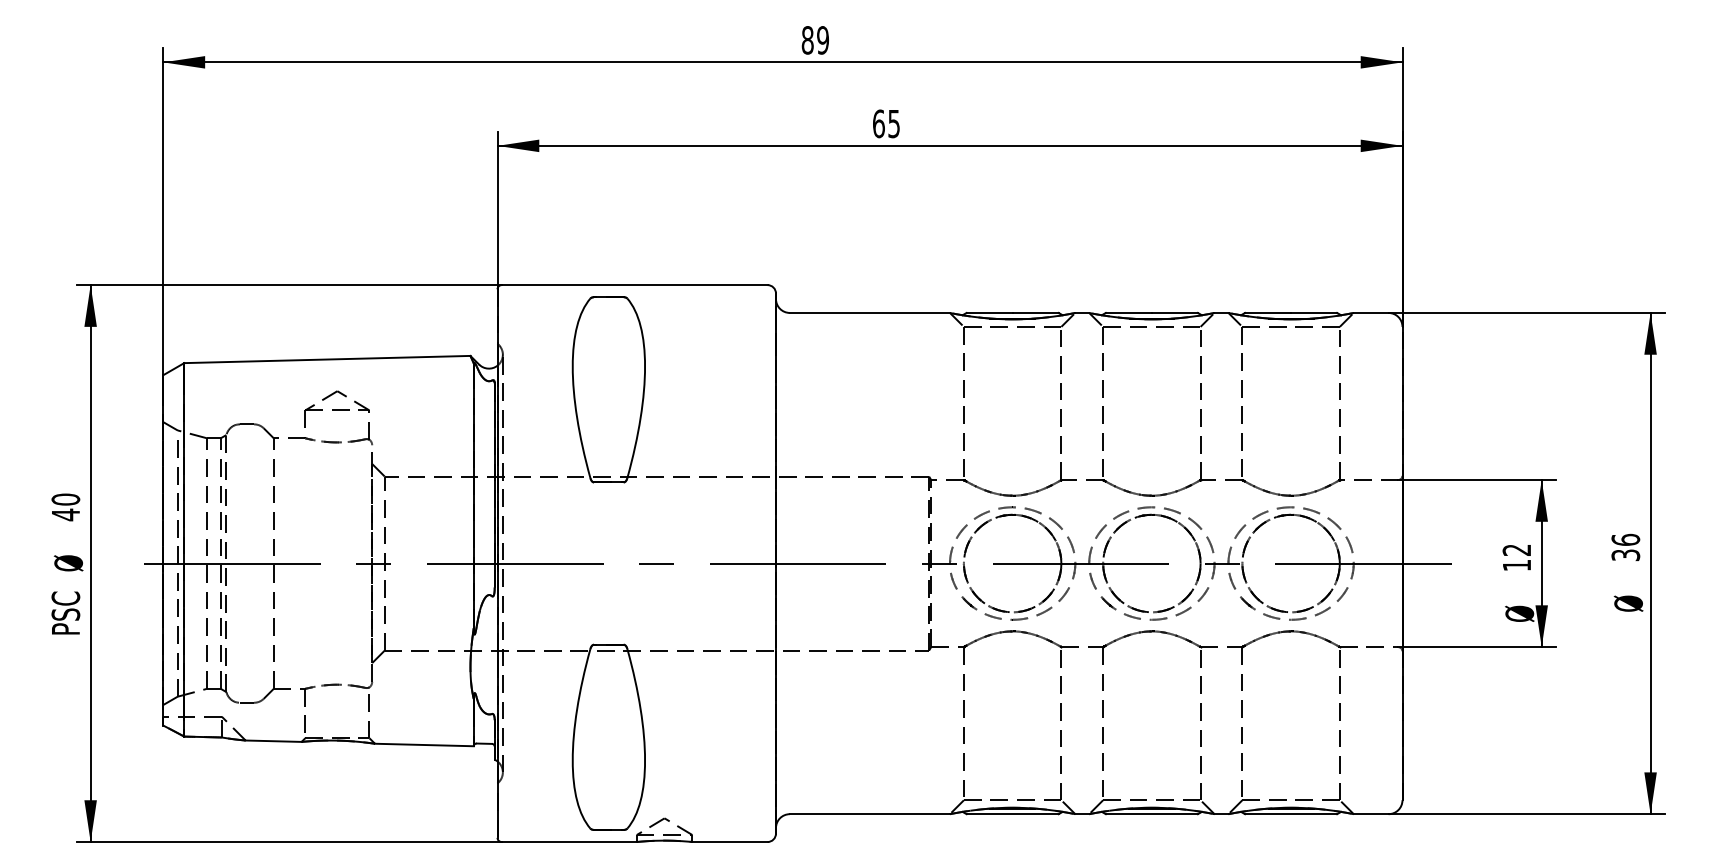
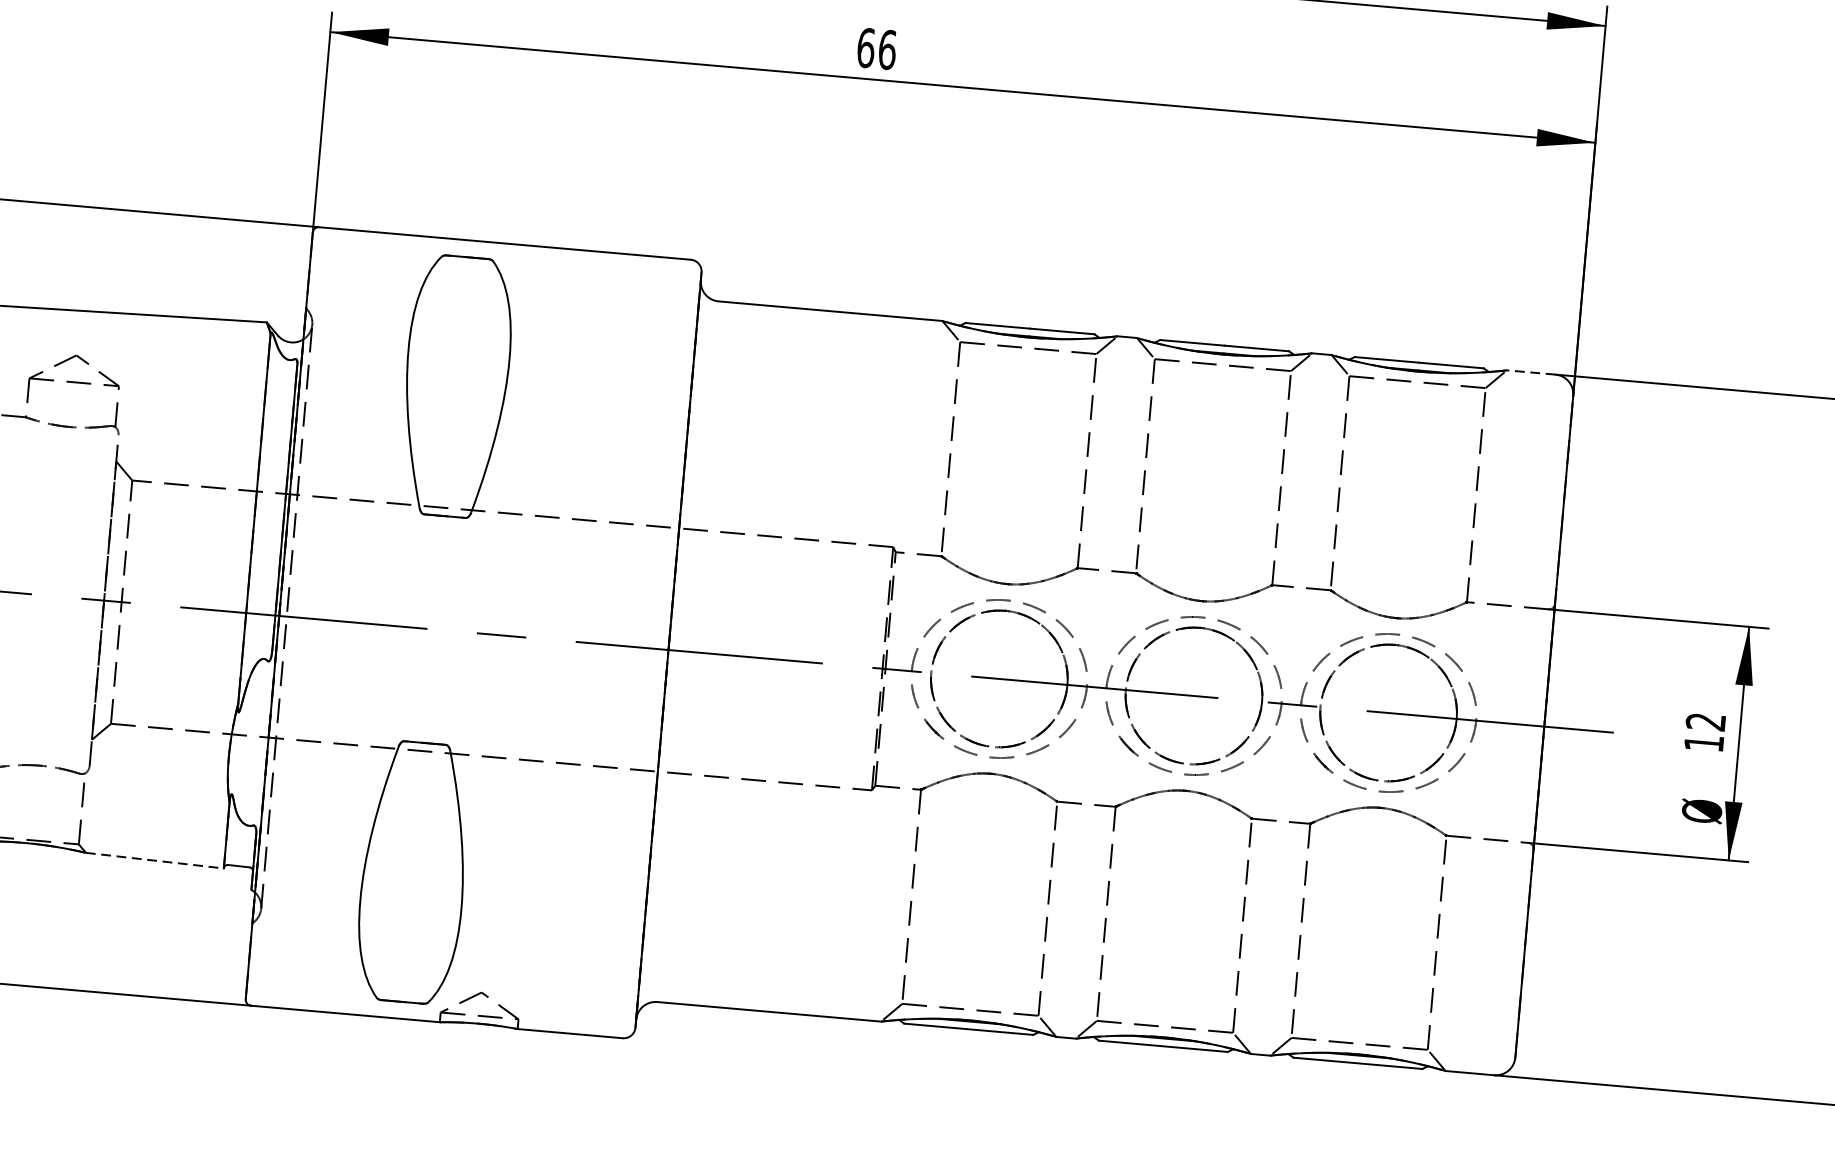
text: (894, 123) -> (888, 49), 65 -> 66
line: (1370, 312) -> (1530, 371), solid -> dashed
line: (424, 745) -> (154, 861), solid -> dashed

